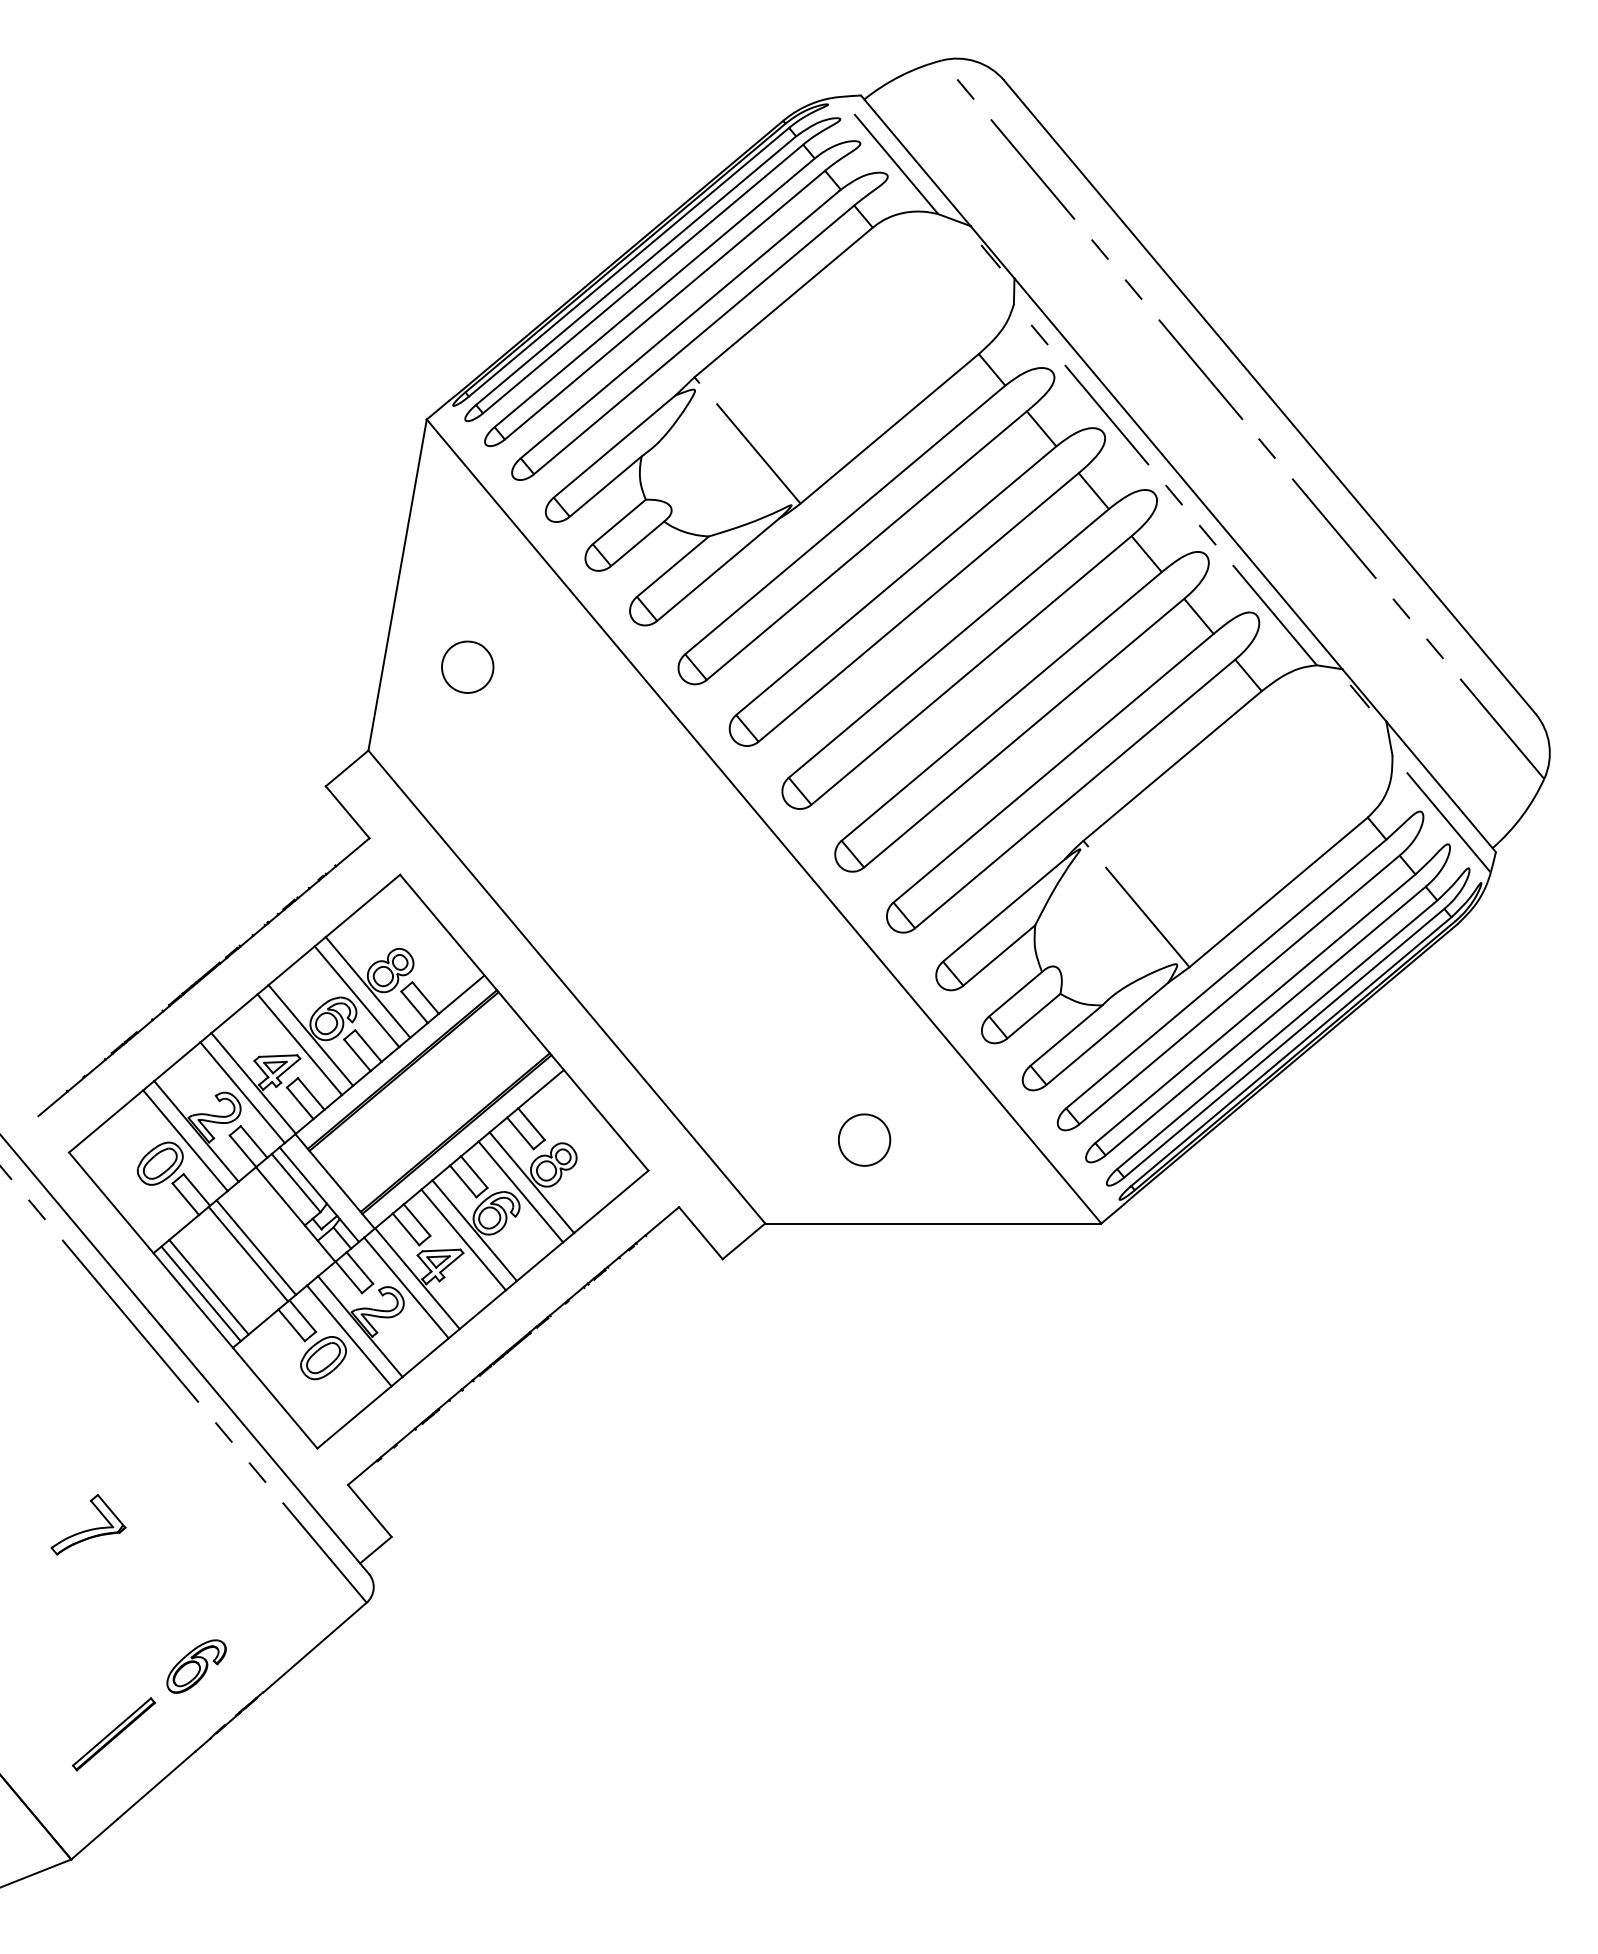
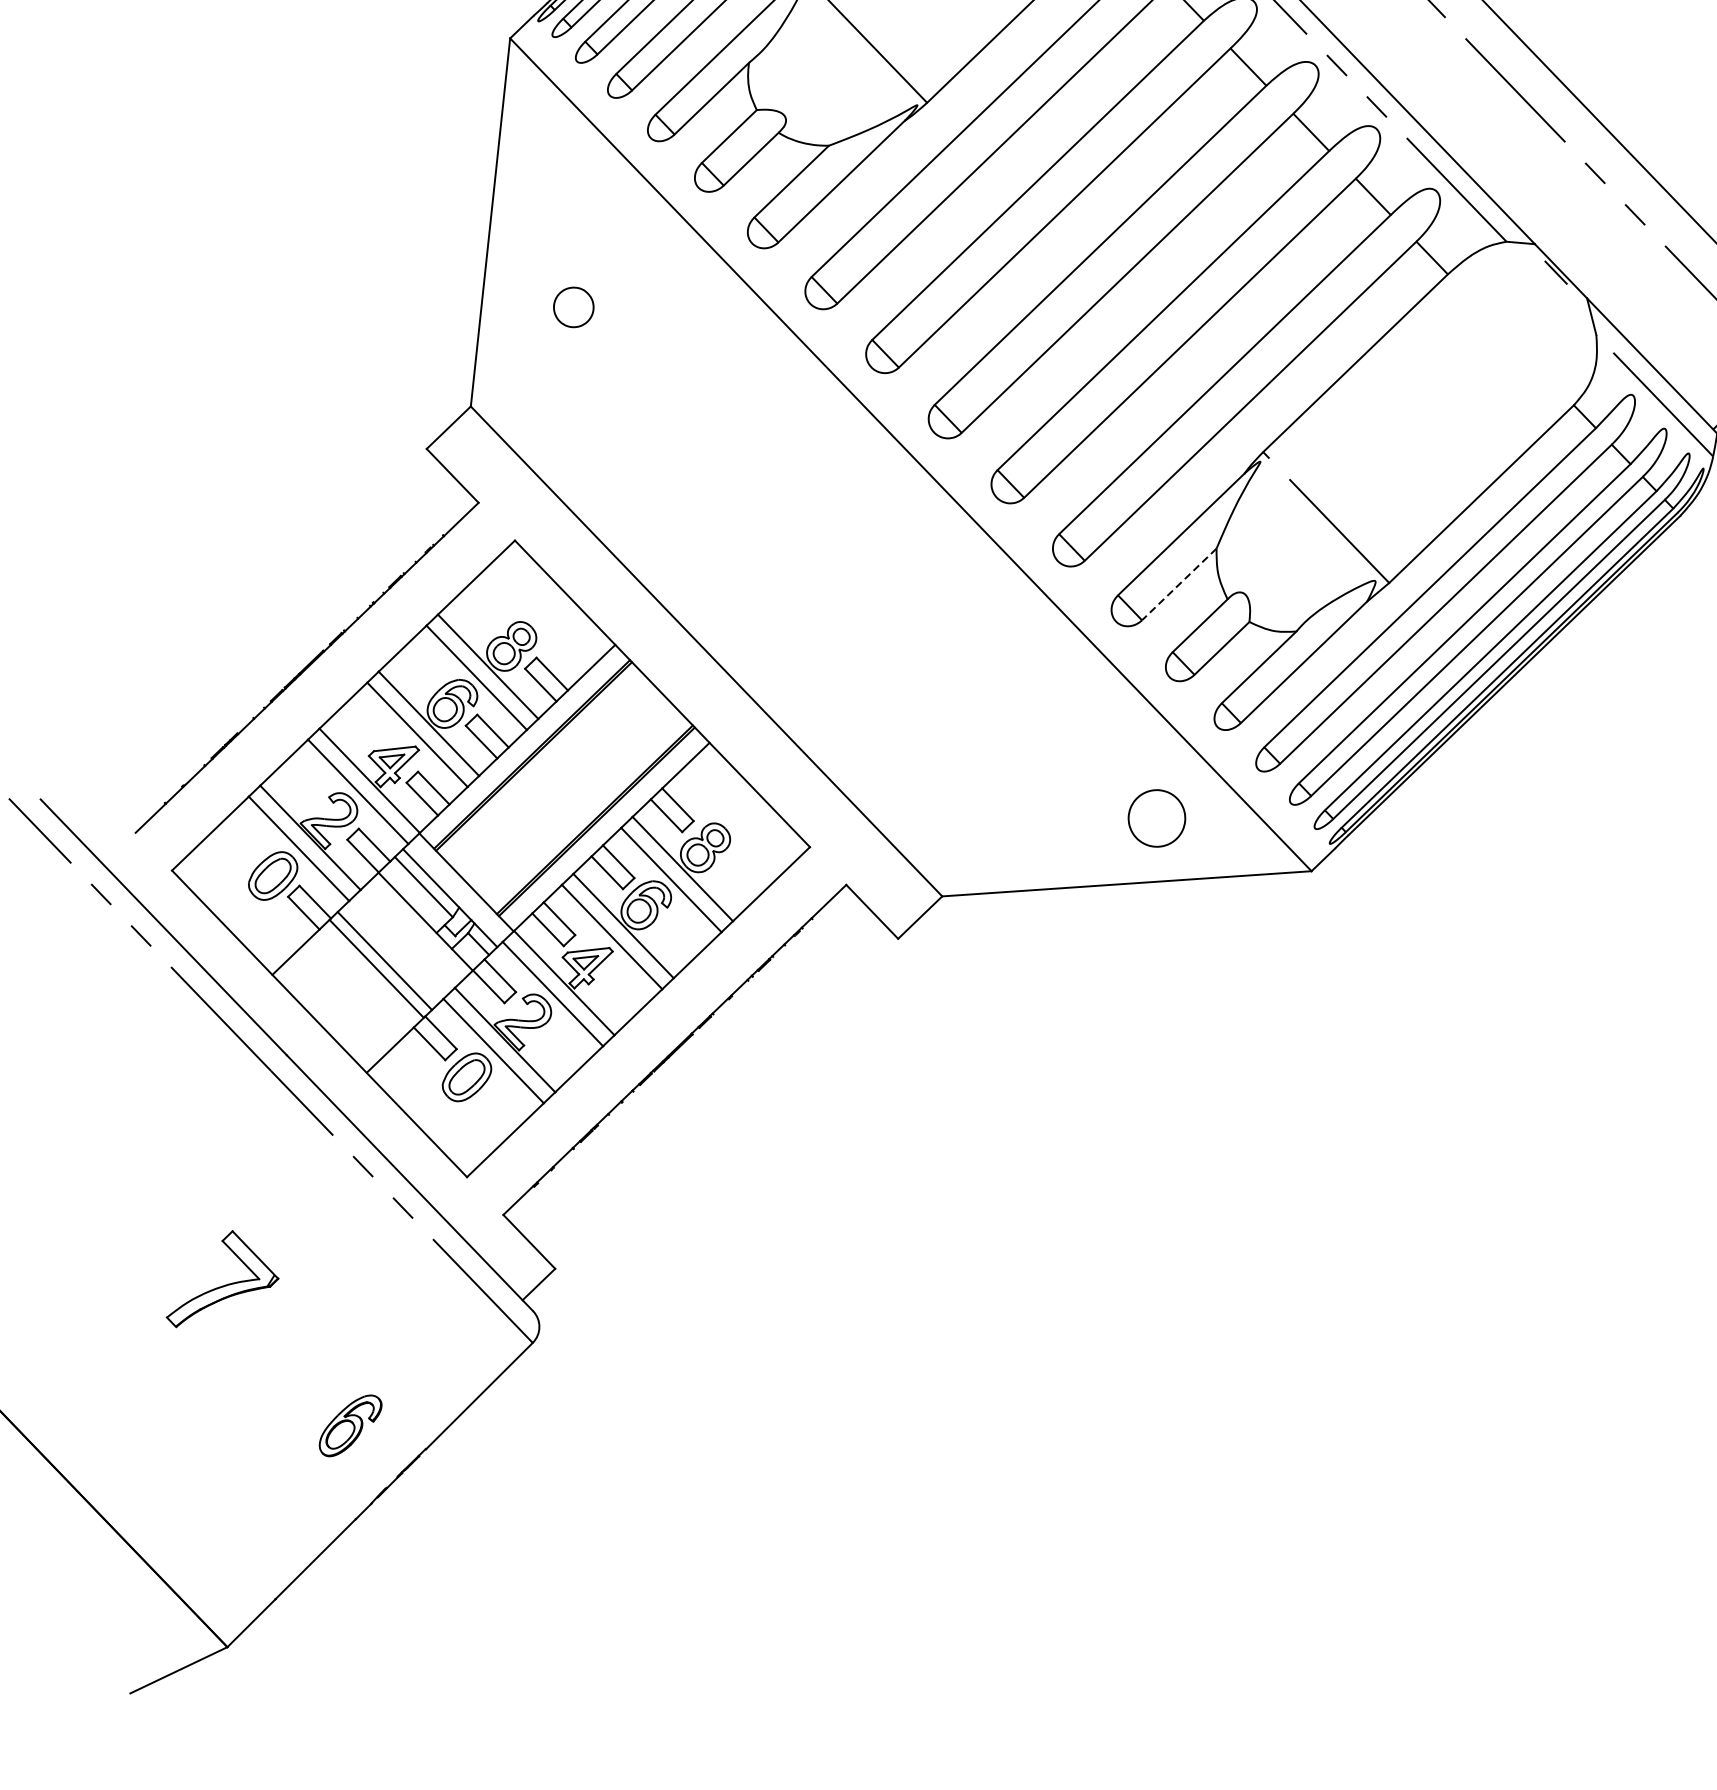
part: (467, 666) -> (573, 306), size x0.7
line: (999, 955) -> (1179, 584), solid -> dashed
part: (864, 1139) -> (1156, 817), moved
line: (208, 1287) -> (335, 1008), removed
line: (200, 1293) -> (327, 1015), removed
part: (88, 1524) -> (221, 1277), size x1.4
part: (113, 1734) -> (264, 1506), removed

